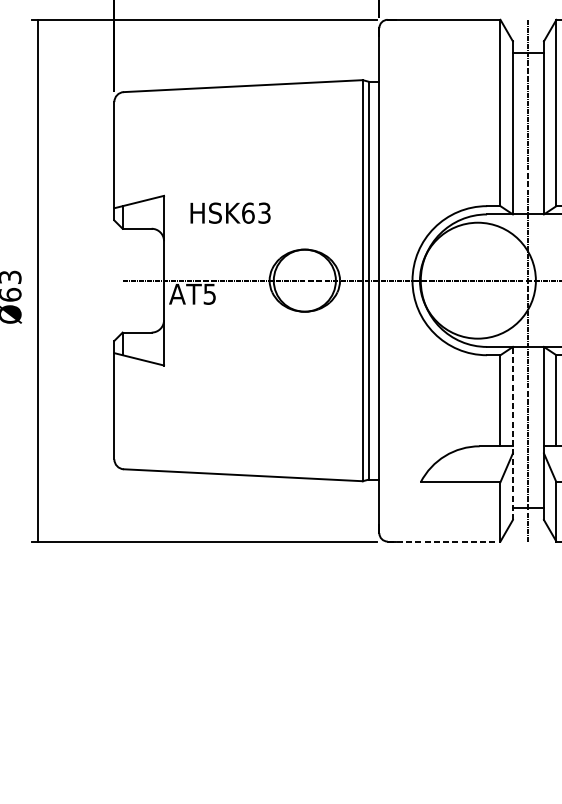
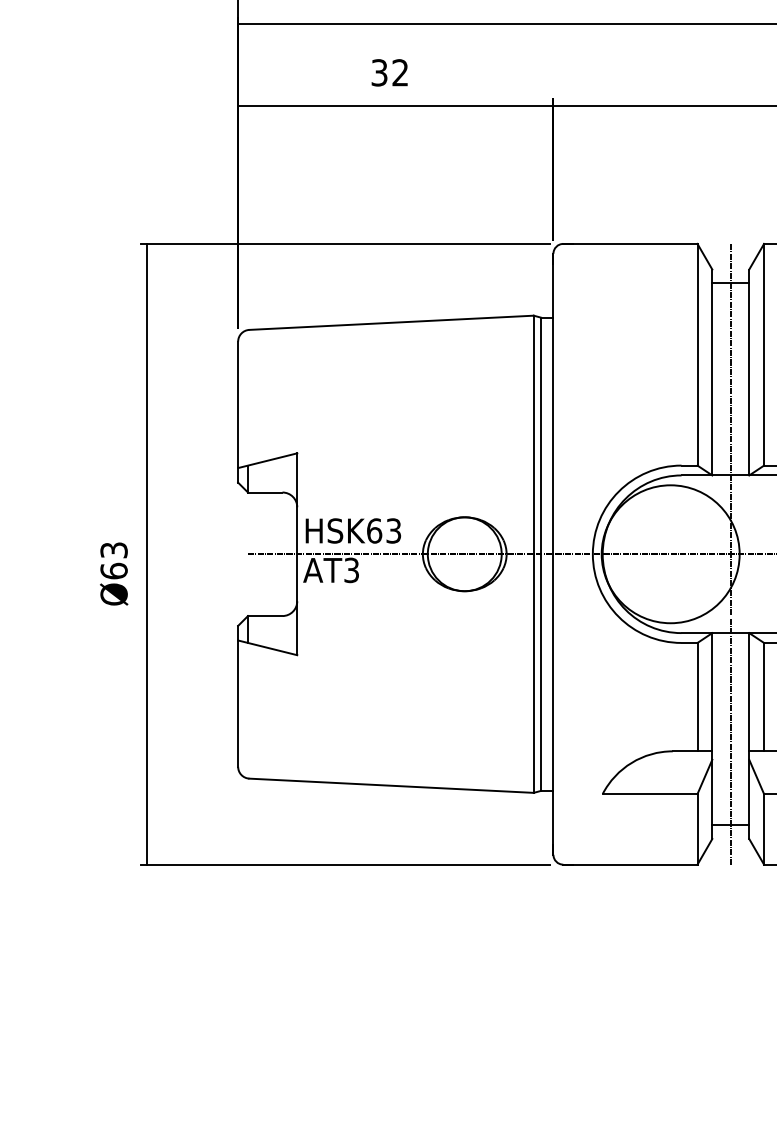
text: (229, 212) -> (352, 530), moved
text: (209, 293) -> (351, 569), AT5 -> AT3
line: (513, 433) -> (712, 736), dashed -> solid
line: (444, 541) -> (630, 864), dashed -> solid

